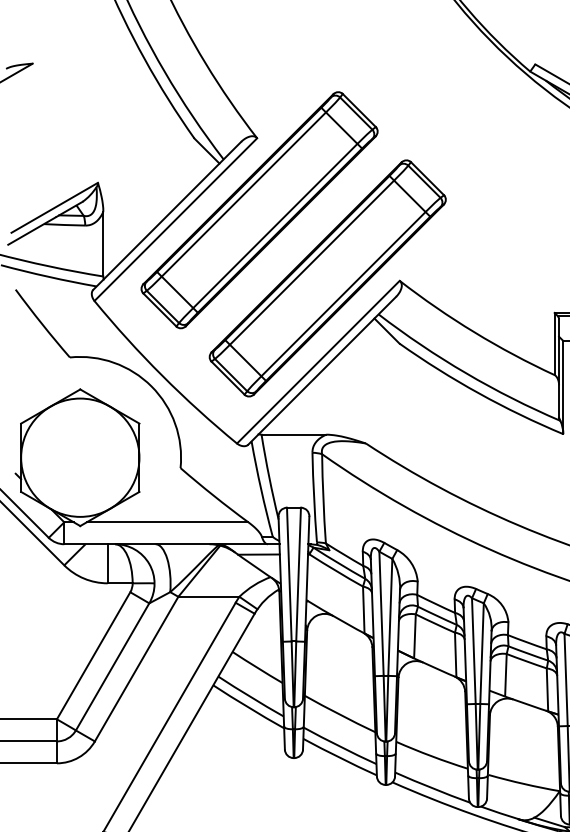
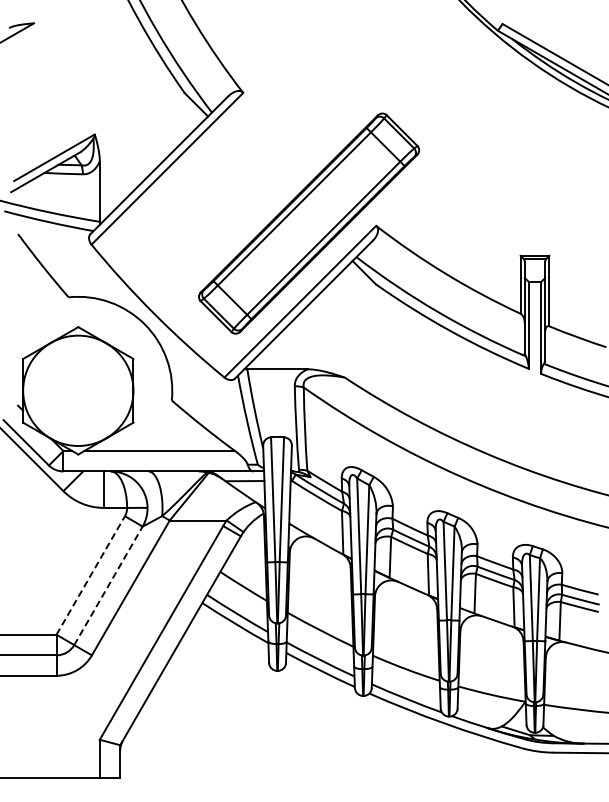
part: (259, 209) -> (245, 159), removed
line: (93, 655) -> (90, 575), solid -> dashed
line: (112, 666) -> (108, 585), solid -> dashed

